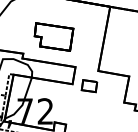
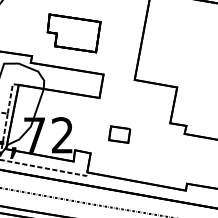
part: (89, 86) -> (119, 134), moved

